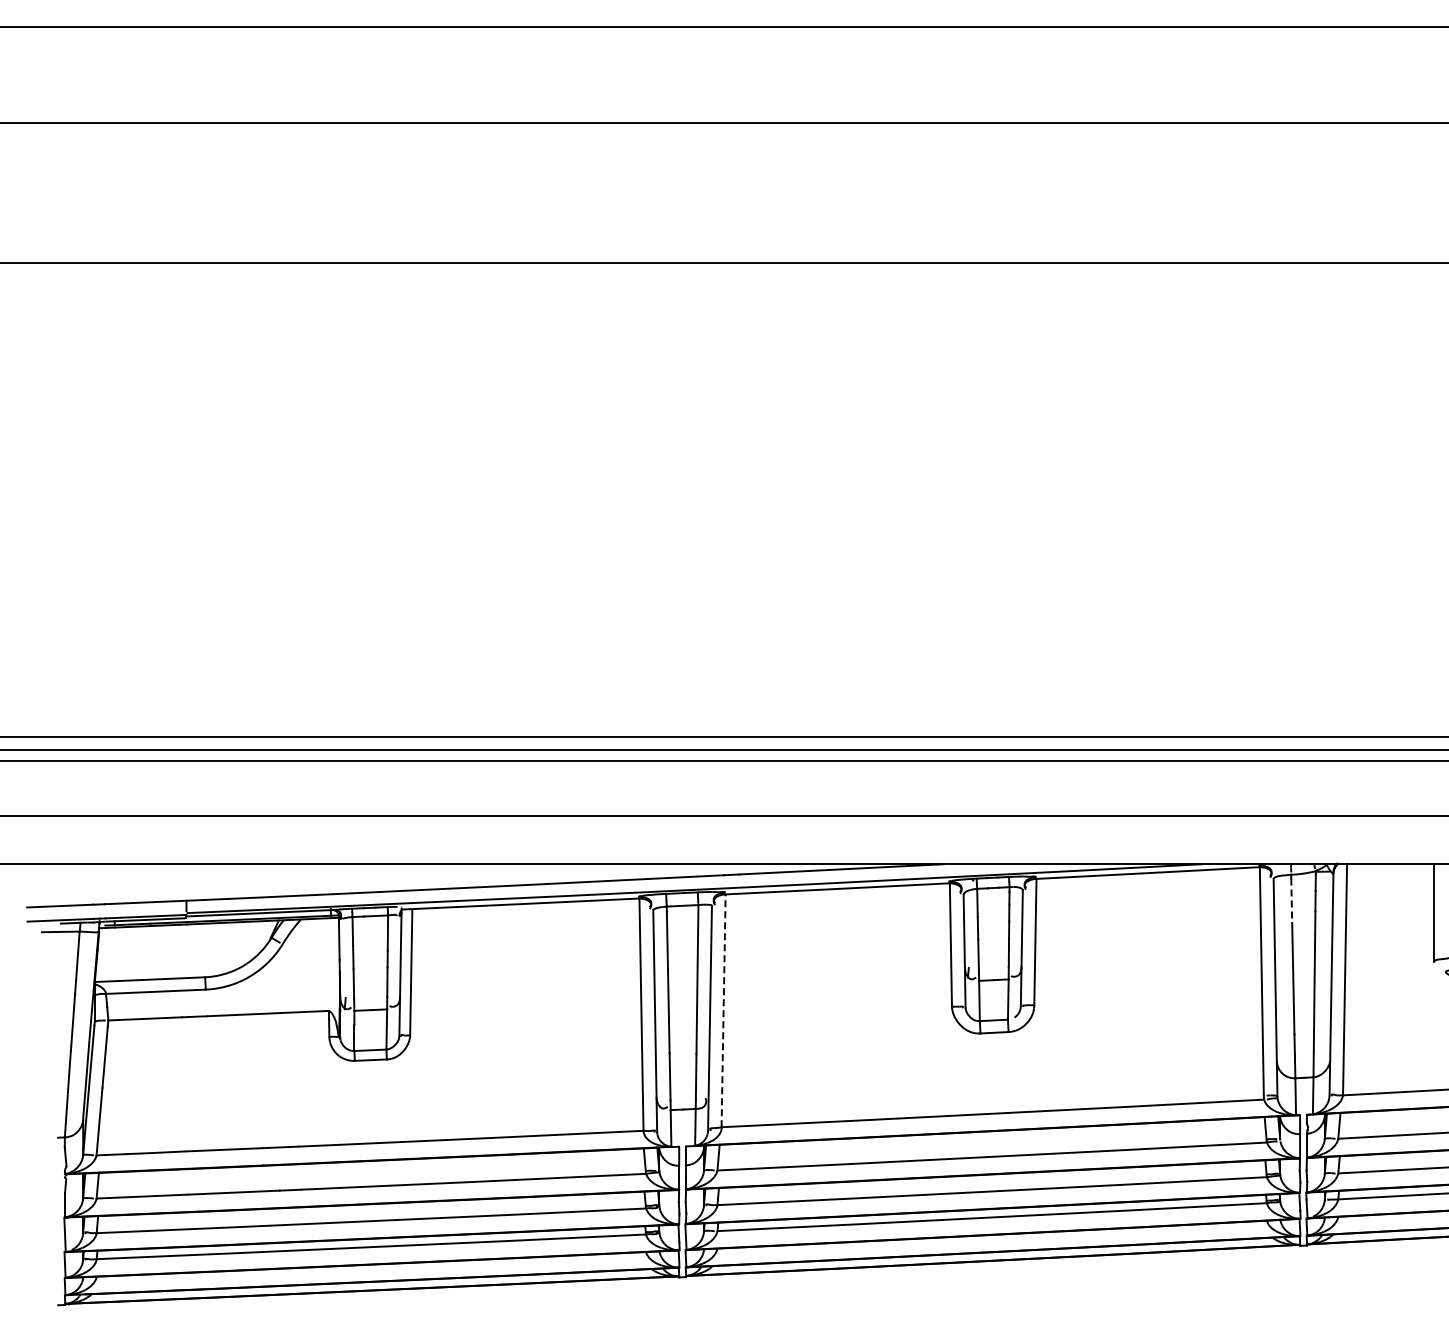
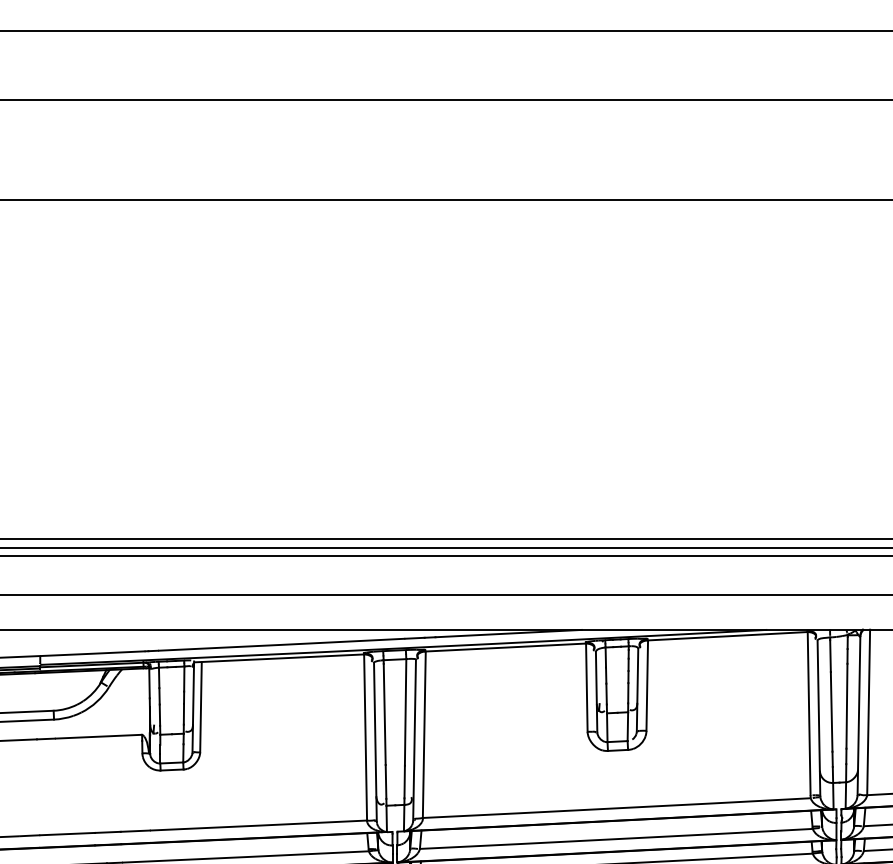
line: (1291, 901) -> (830, 656), dashed -> solid
line: (723, 1010) -> (424, 734), dashed -> solid

